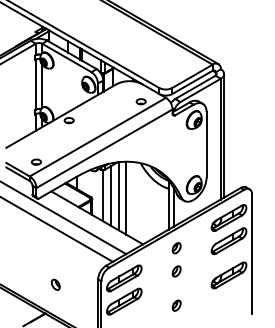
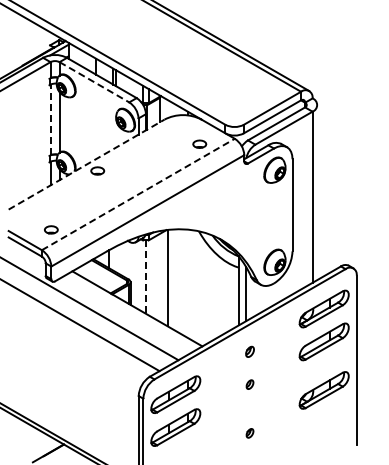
line: (66, 58) -> (94, 82), solid -> dashed
line: (35, 84) -> (50, 119), solid -> dashed
line: (61, 116) -> (86, 164), solid -> dashed
line: (224, 135) -> (317, 192), removed
line: (97, 137) -> (138, 194), solid -> dashed
line: (102, 195) -> (145, 277), solid -> dashed
line: (110, 195) -> (156, 277), removed
line: (126, 197) -> (178, 280), removed
part: (176, 247) -> (249, 351), size x0.7
part: (176, 271) -> (249, 384), size x0.6
part: (55, 284) -> (78, 403), removed
part: (176, 305) -> (249, 433), size x0.6

